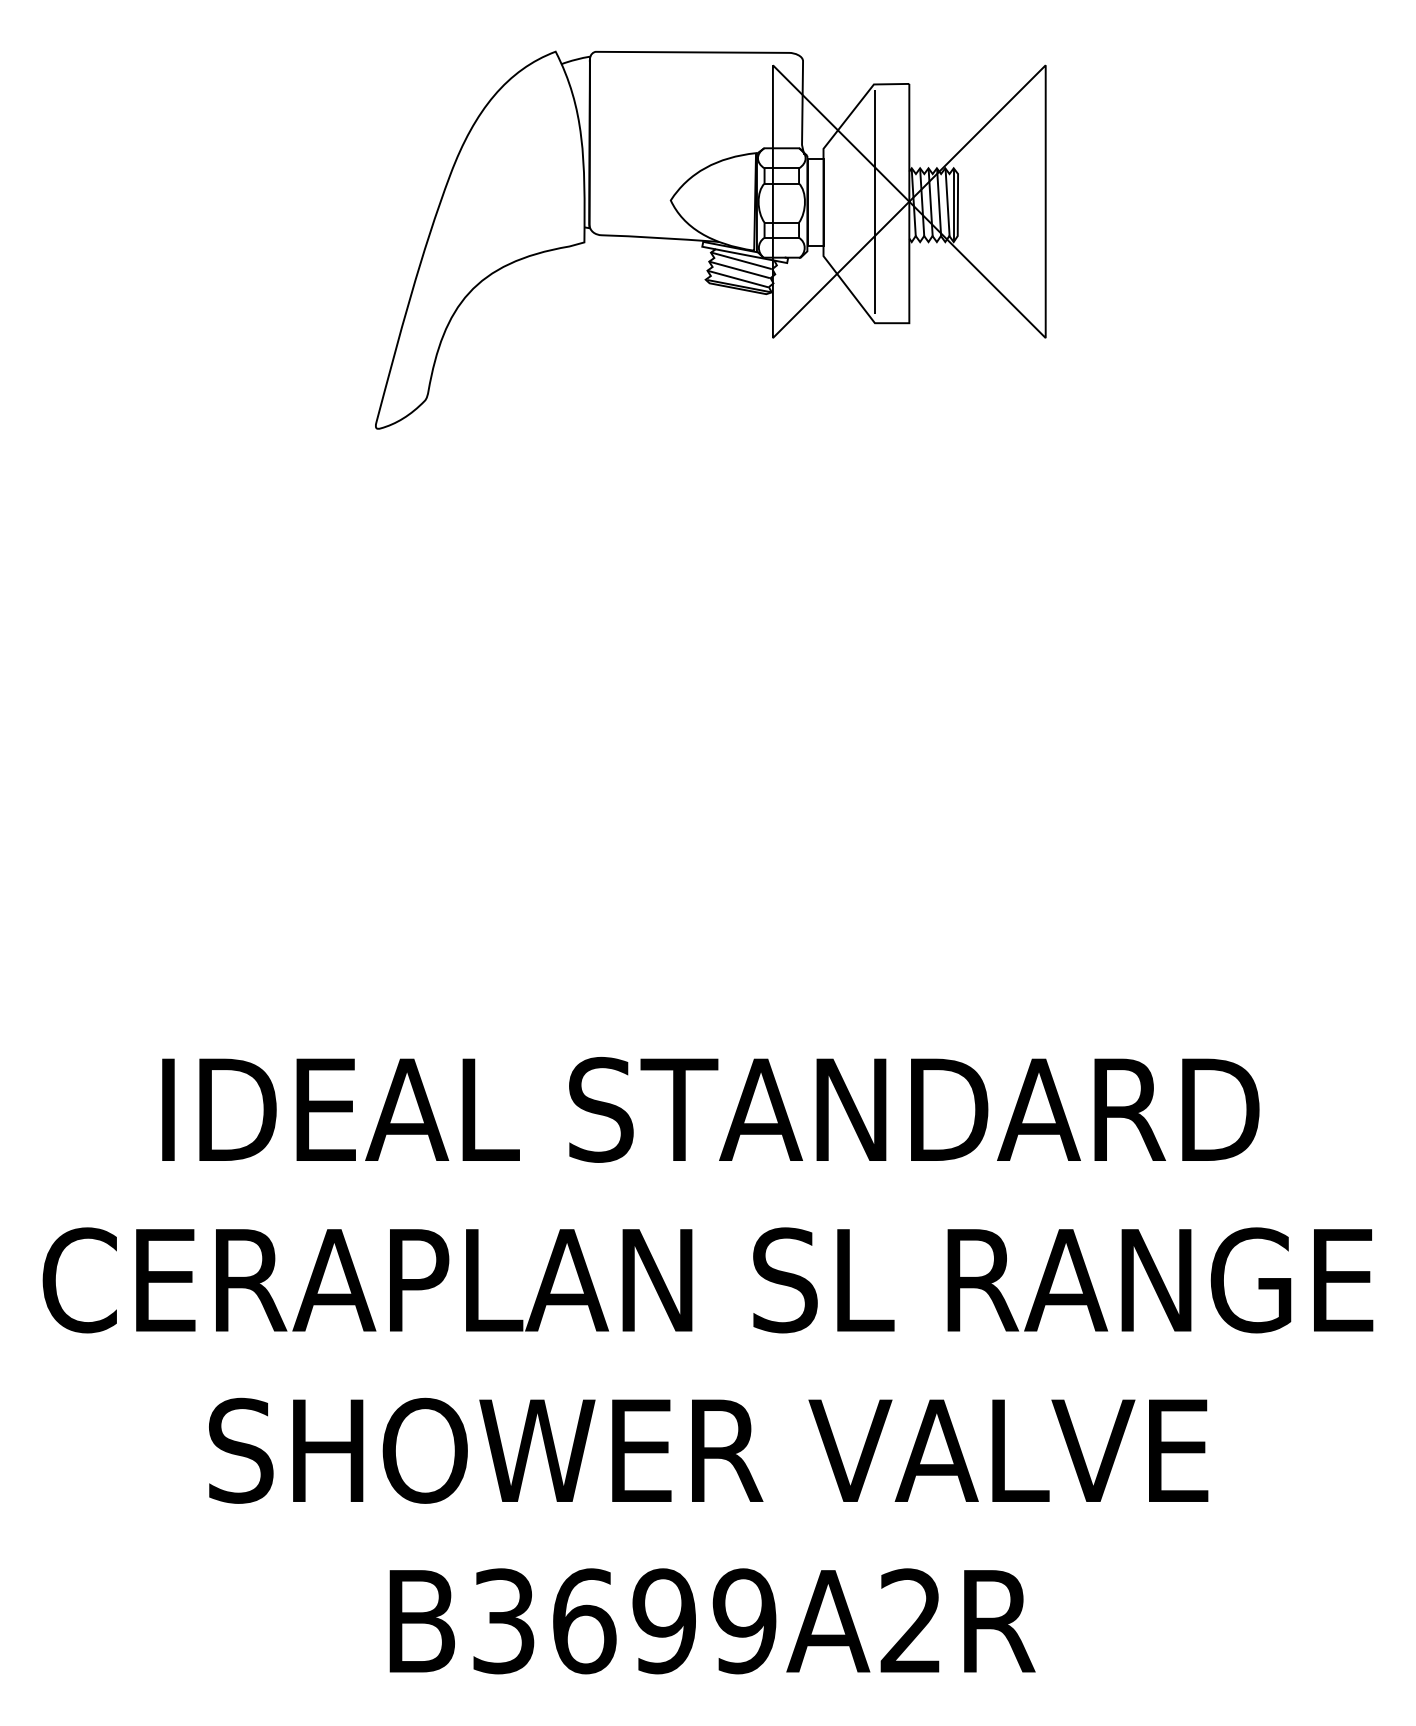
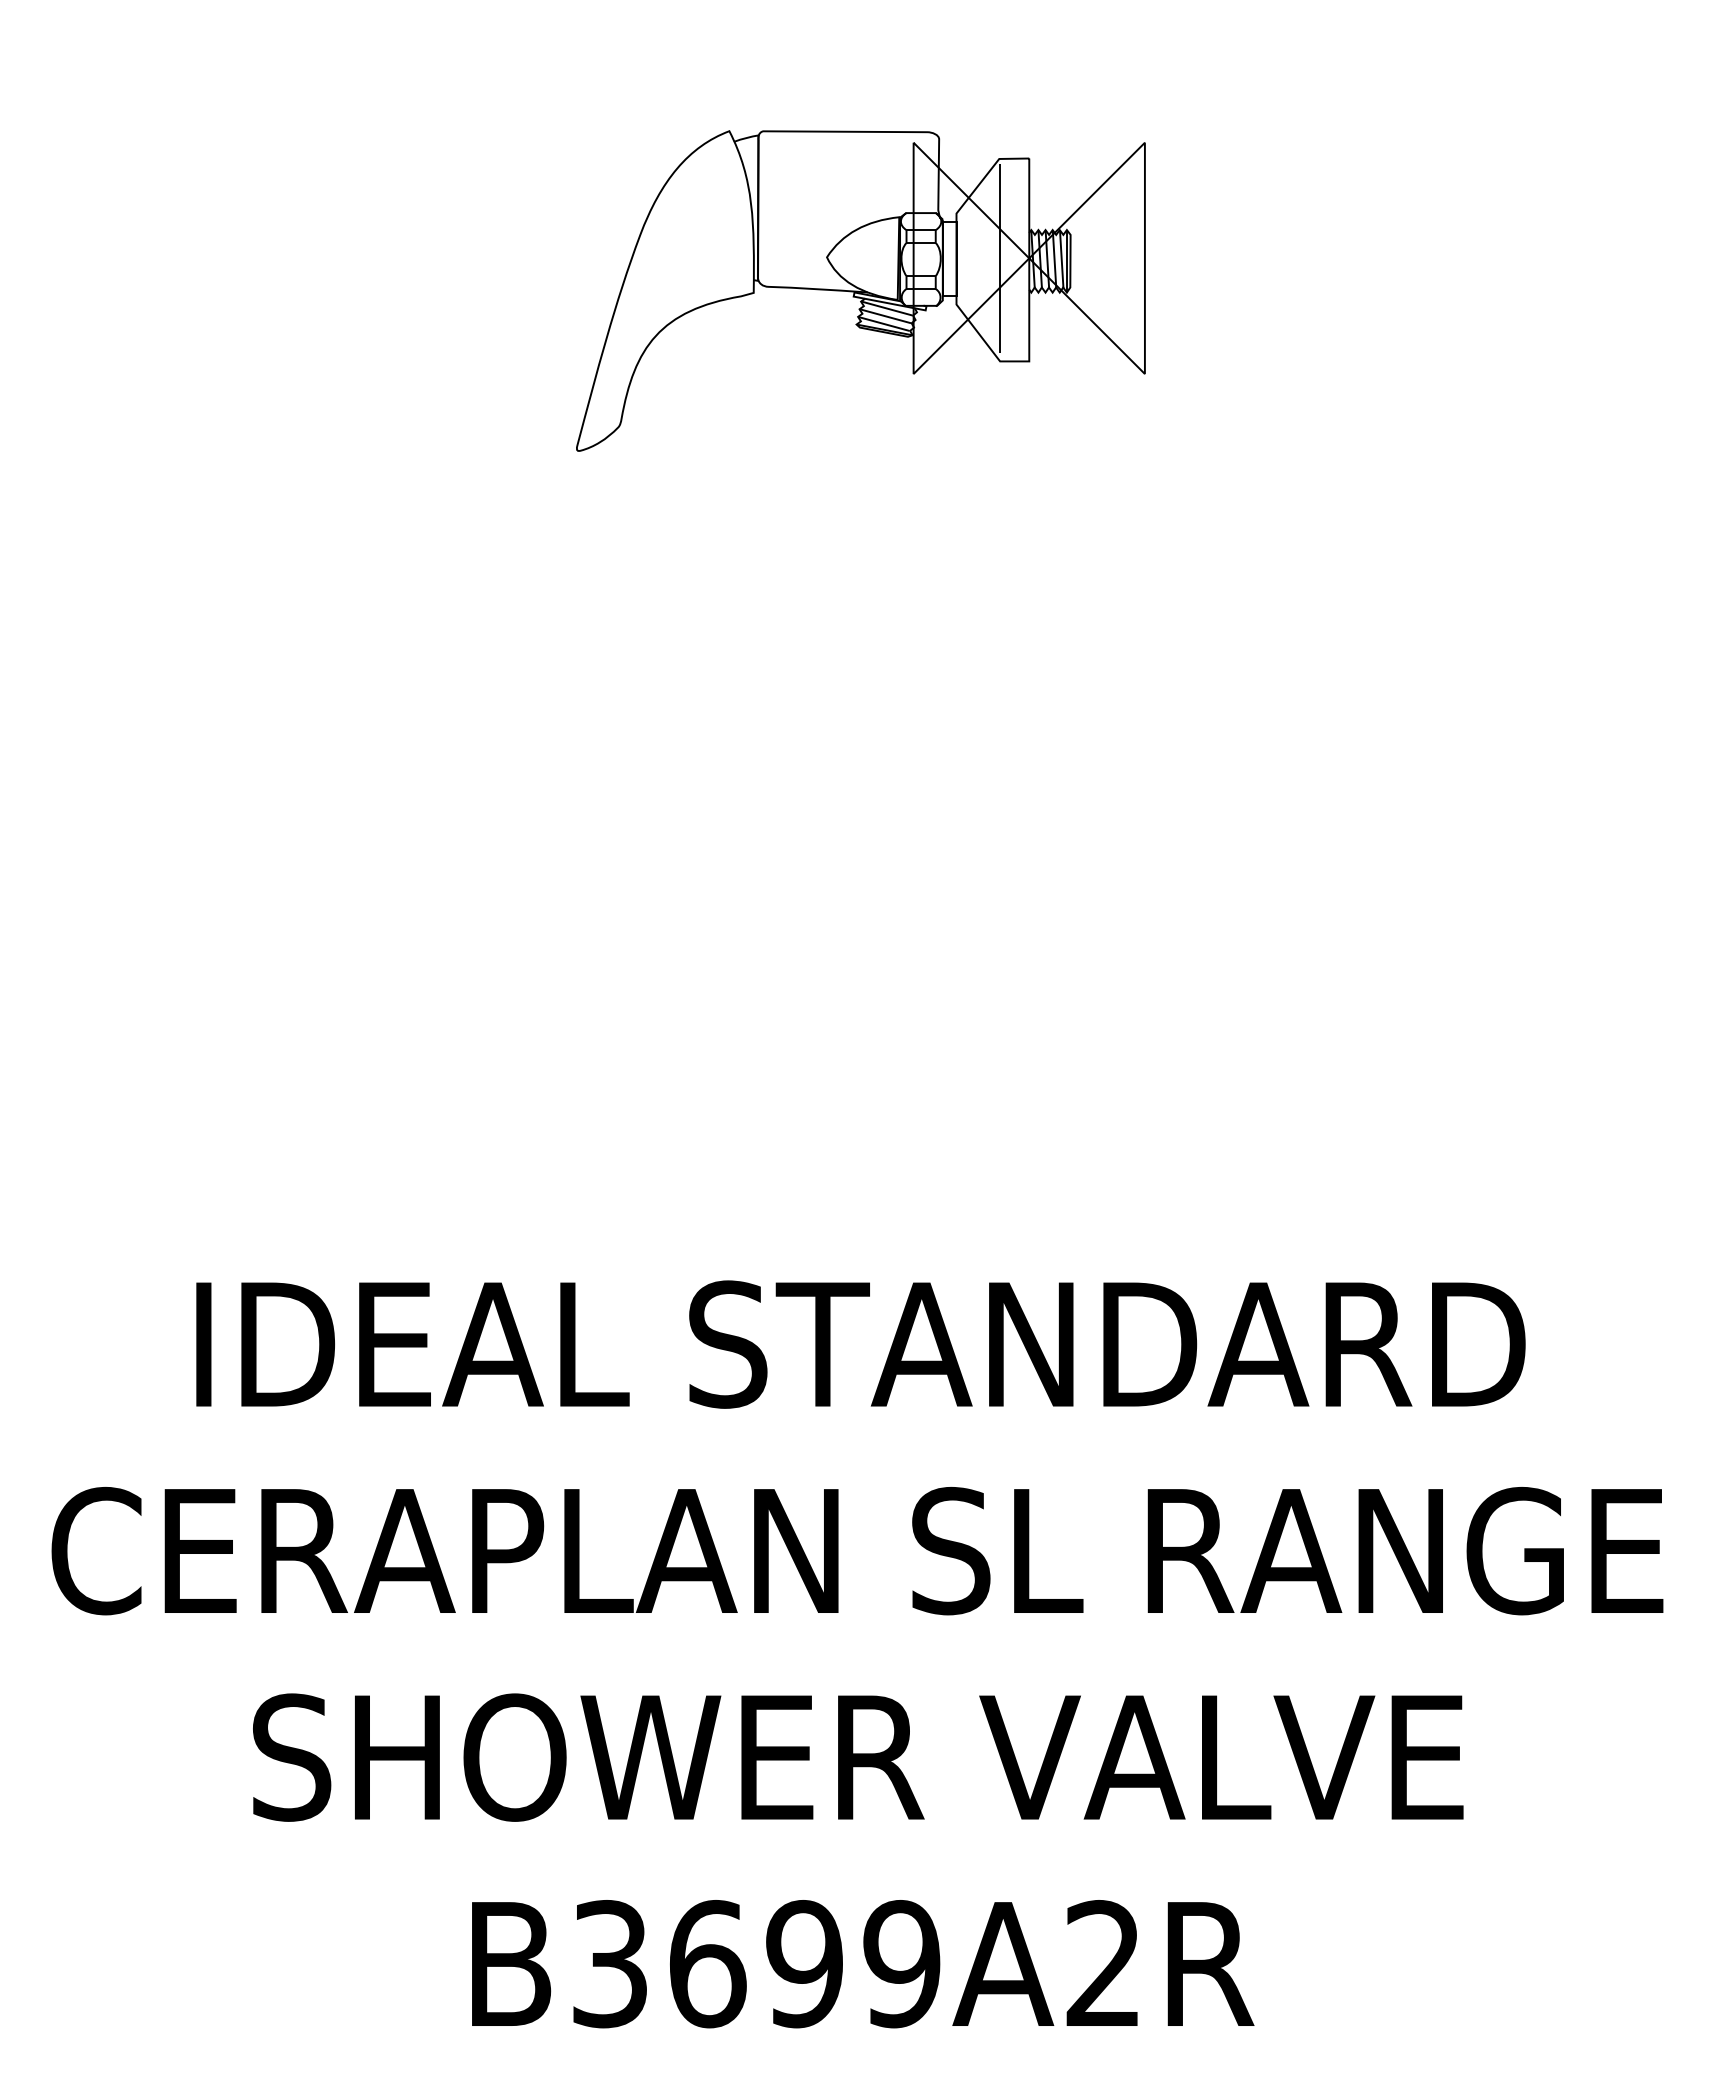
part: (710, 239) -> (860, 290), size x0.7

